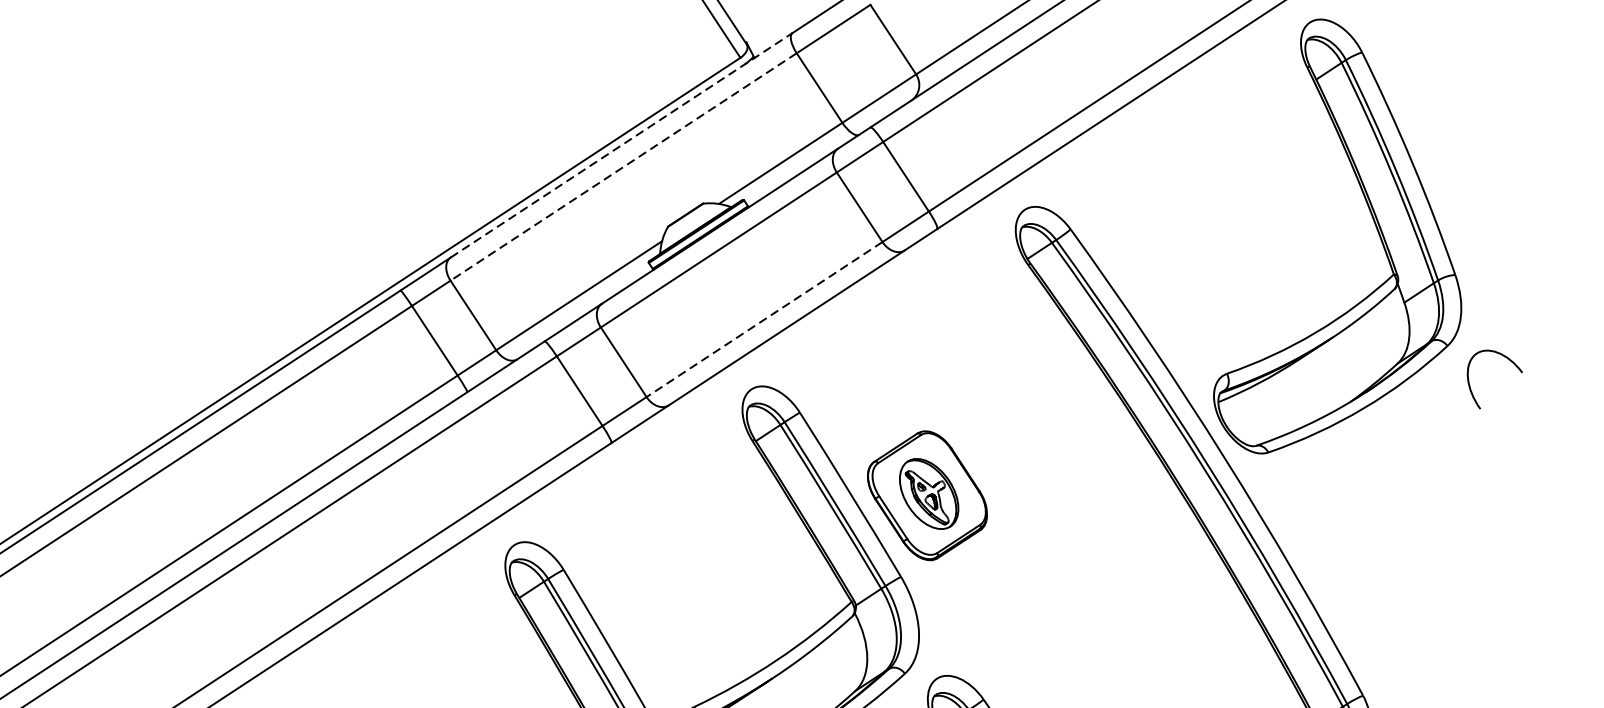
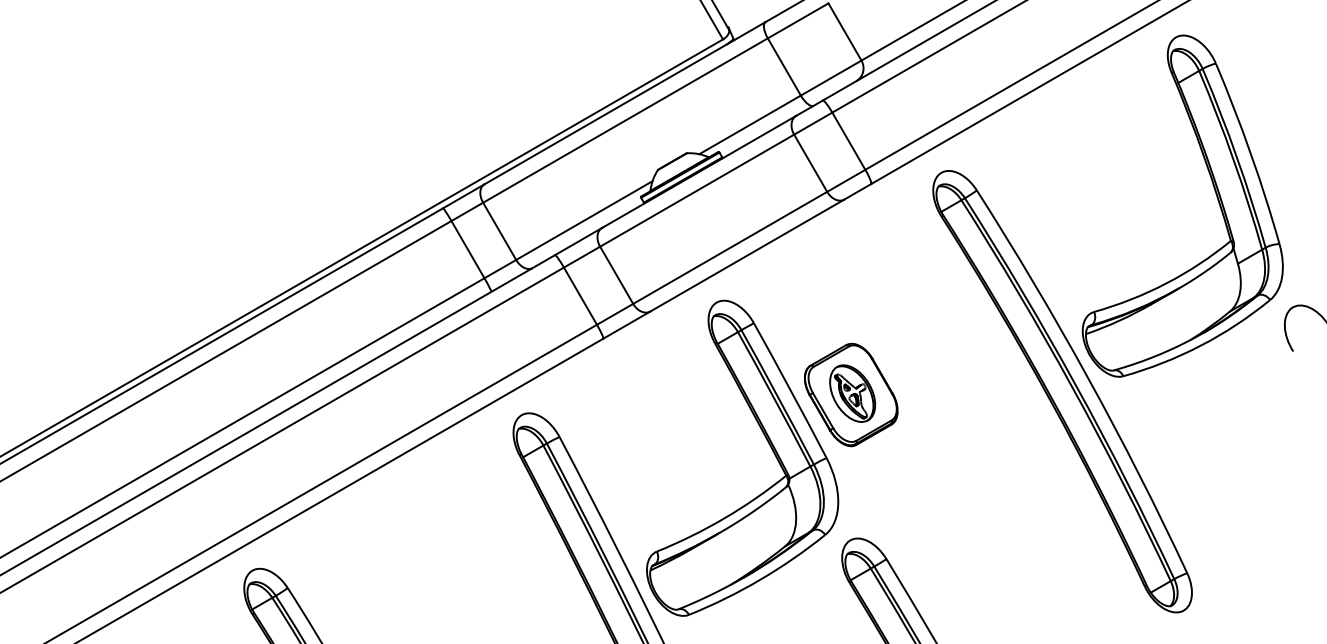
line: (622, 145) -> (625, 103), dashed -> solid
line: (623, 166) -> (625, 120), dashed -> solid
line: (763, 320) -> (729, 248), dashed -> solid

